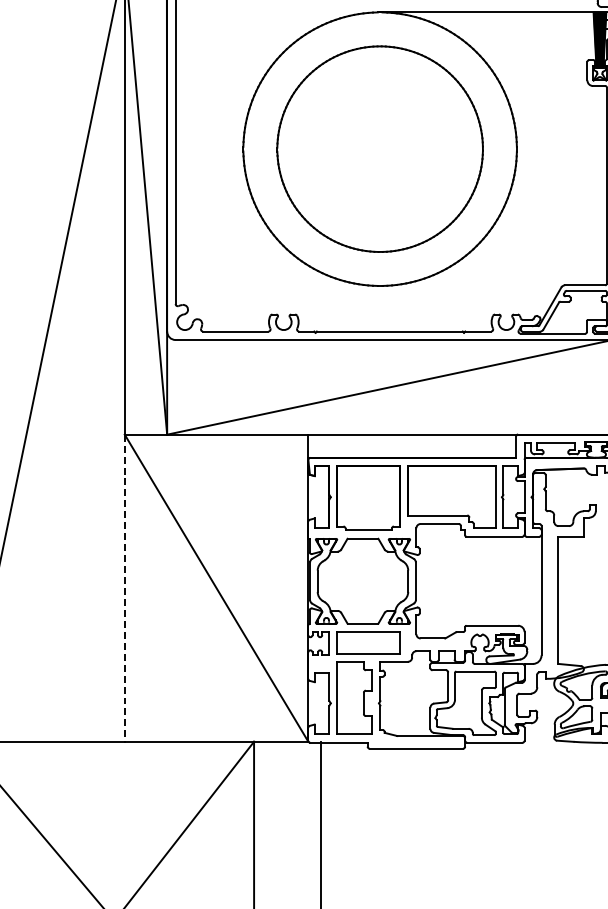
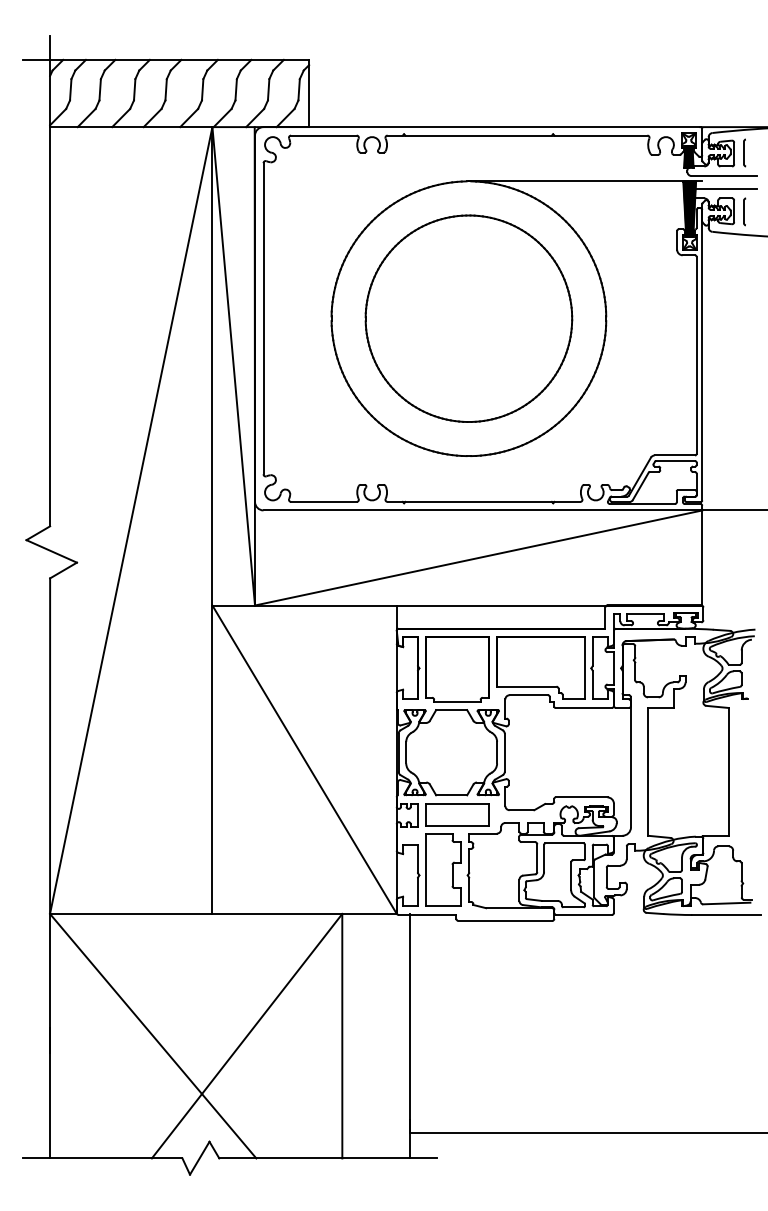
line: (124, 588) -> (212, 760), dashed -> solid

